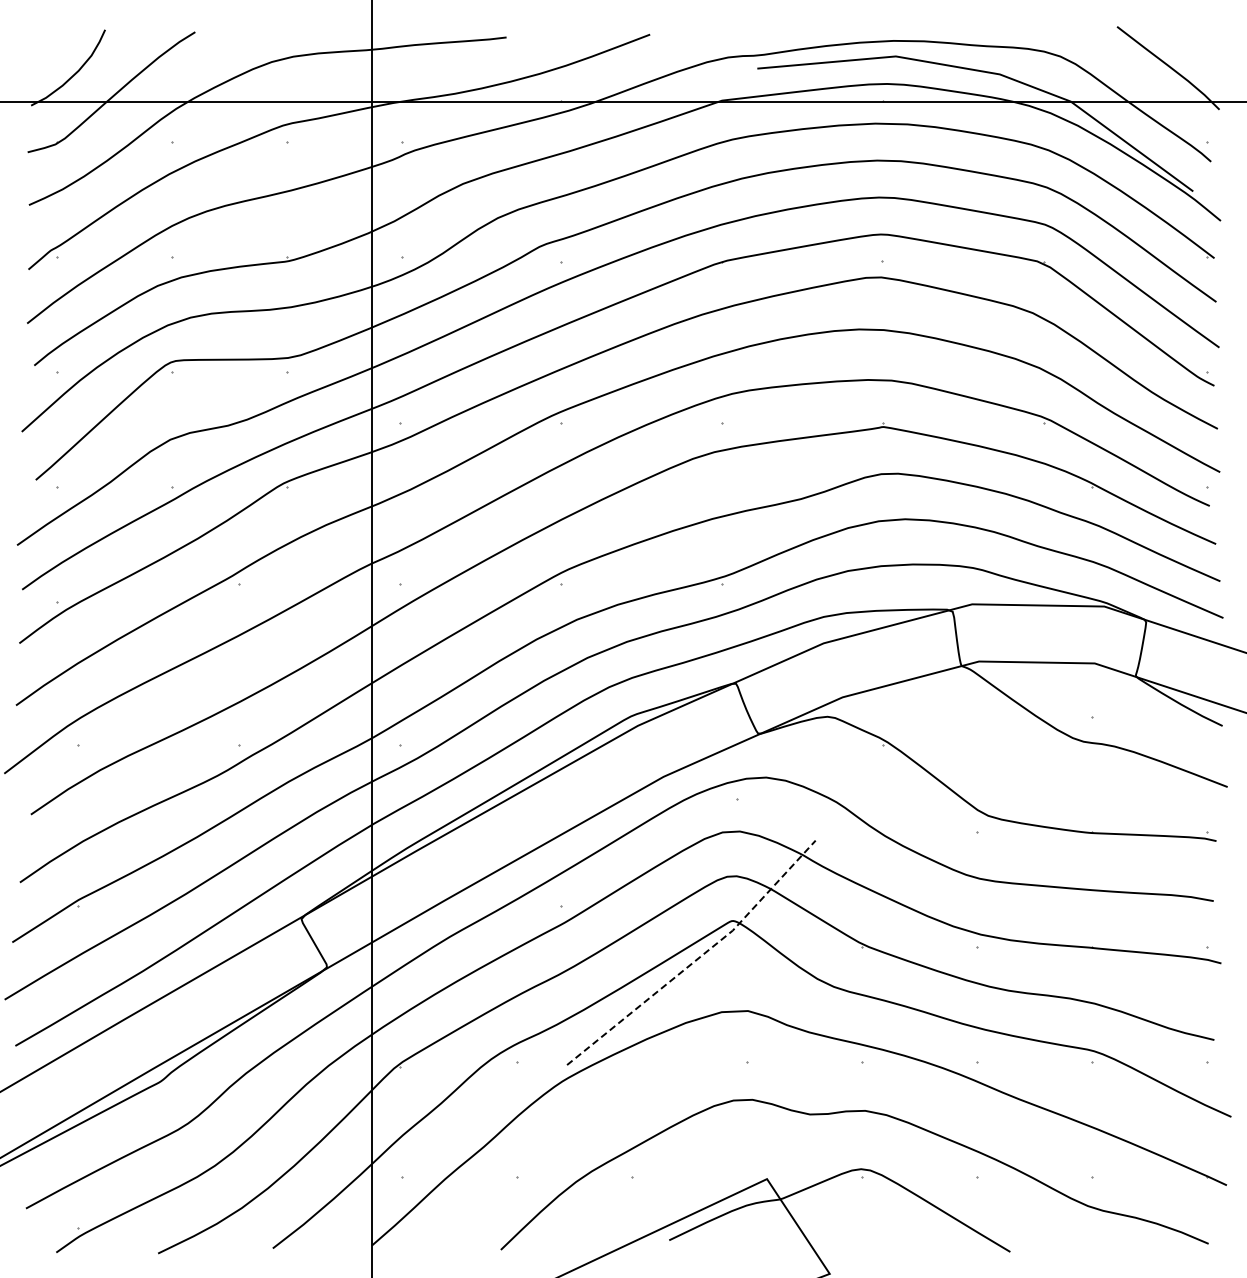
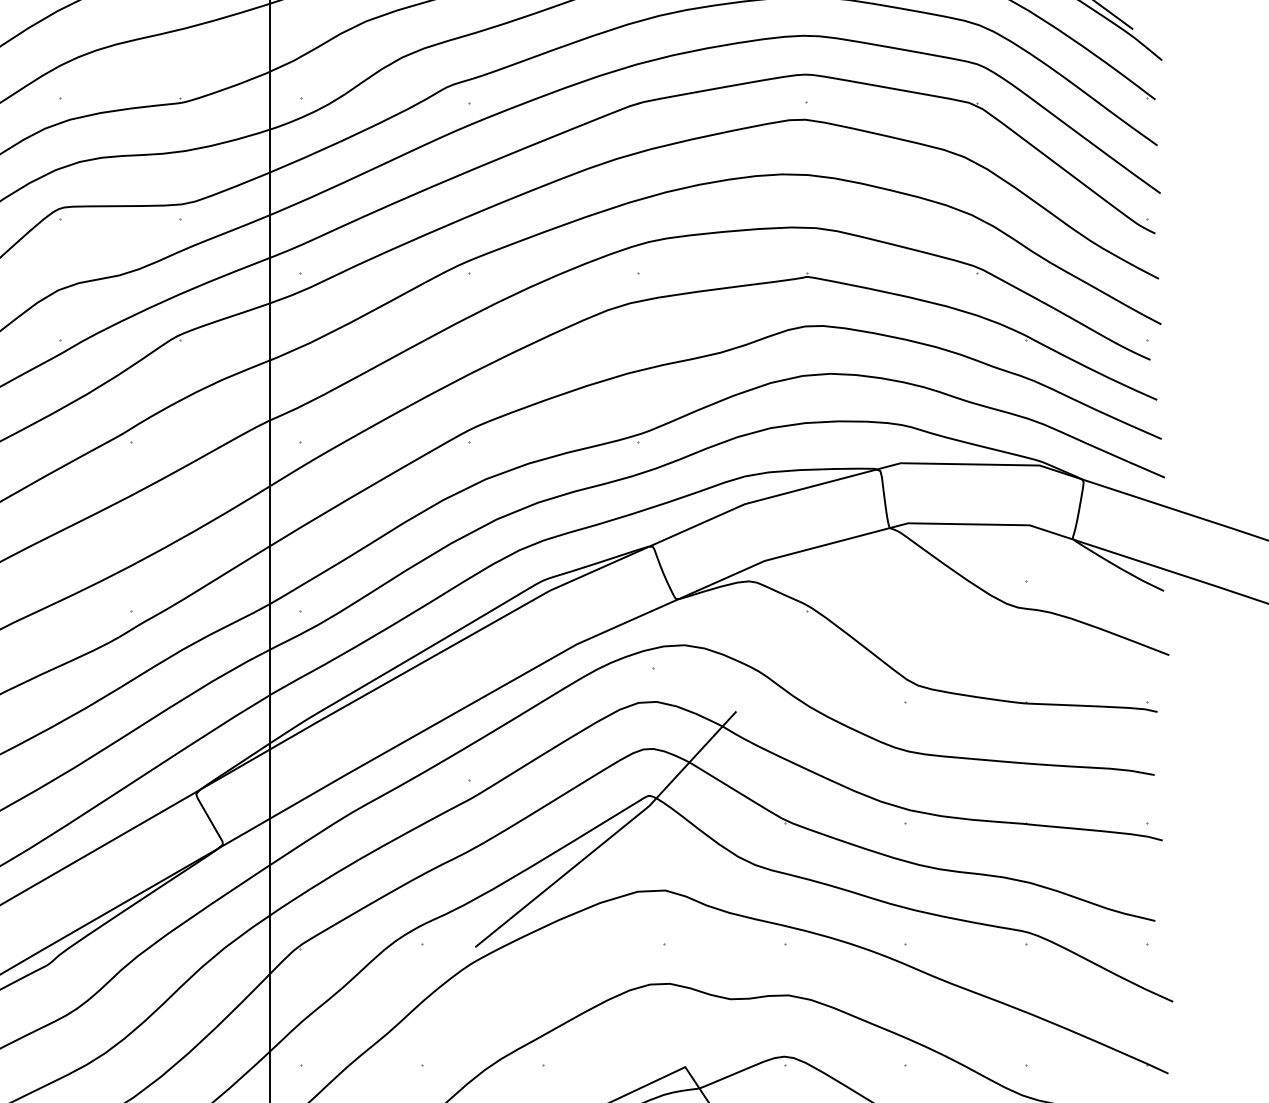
line: (697, 958) -> (612, 835), dashed -> solid

